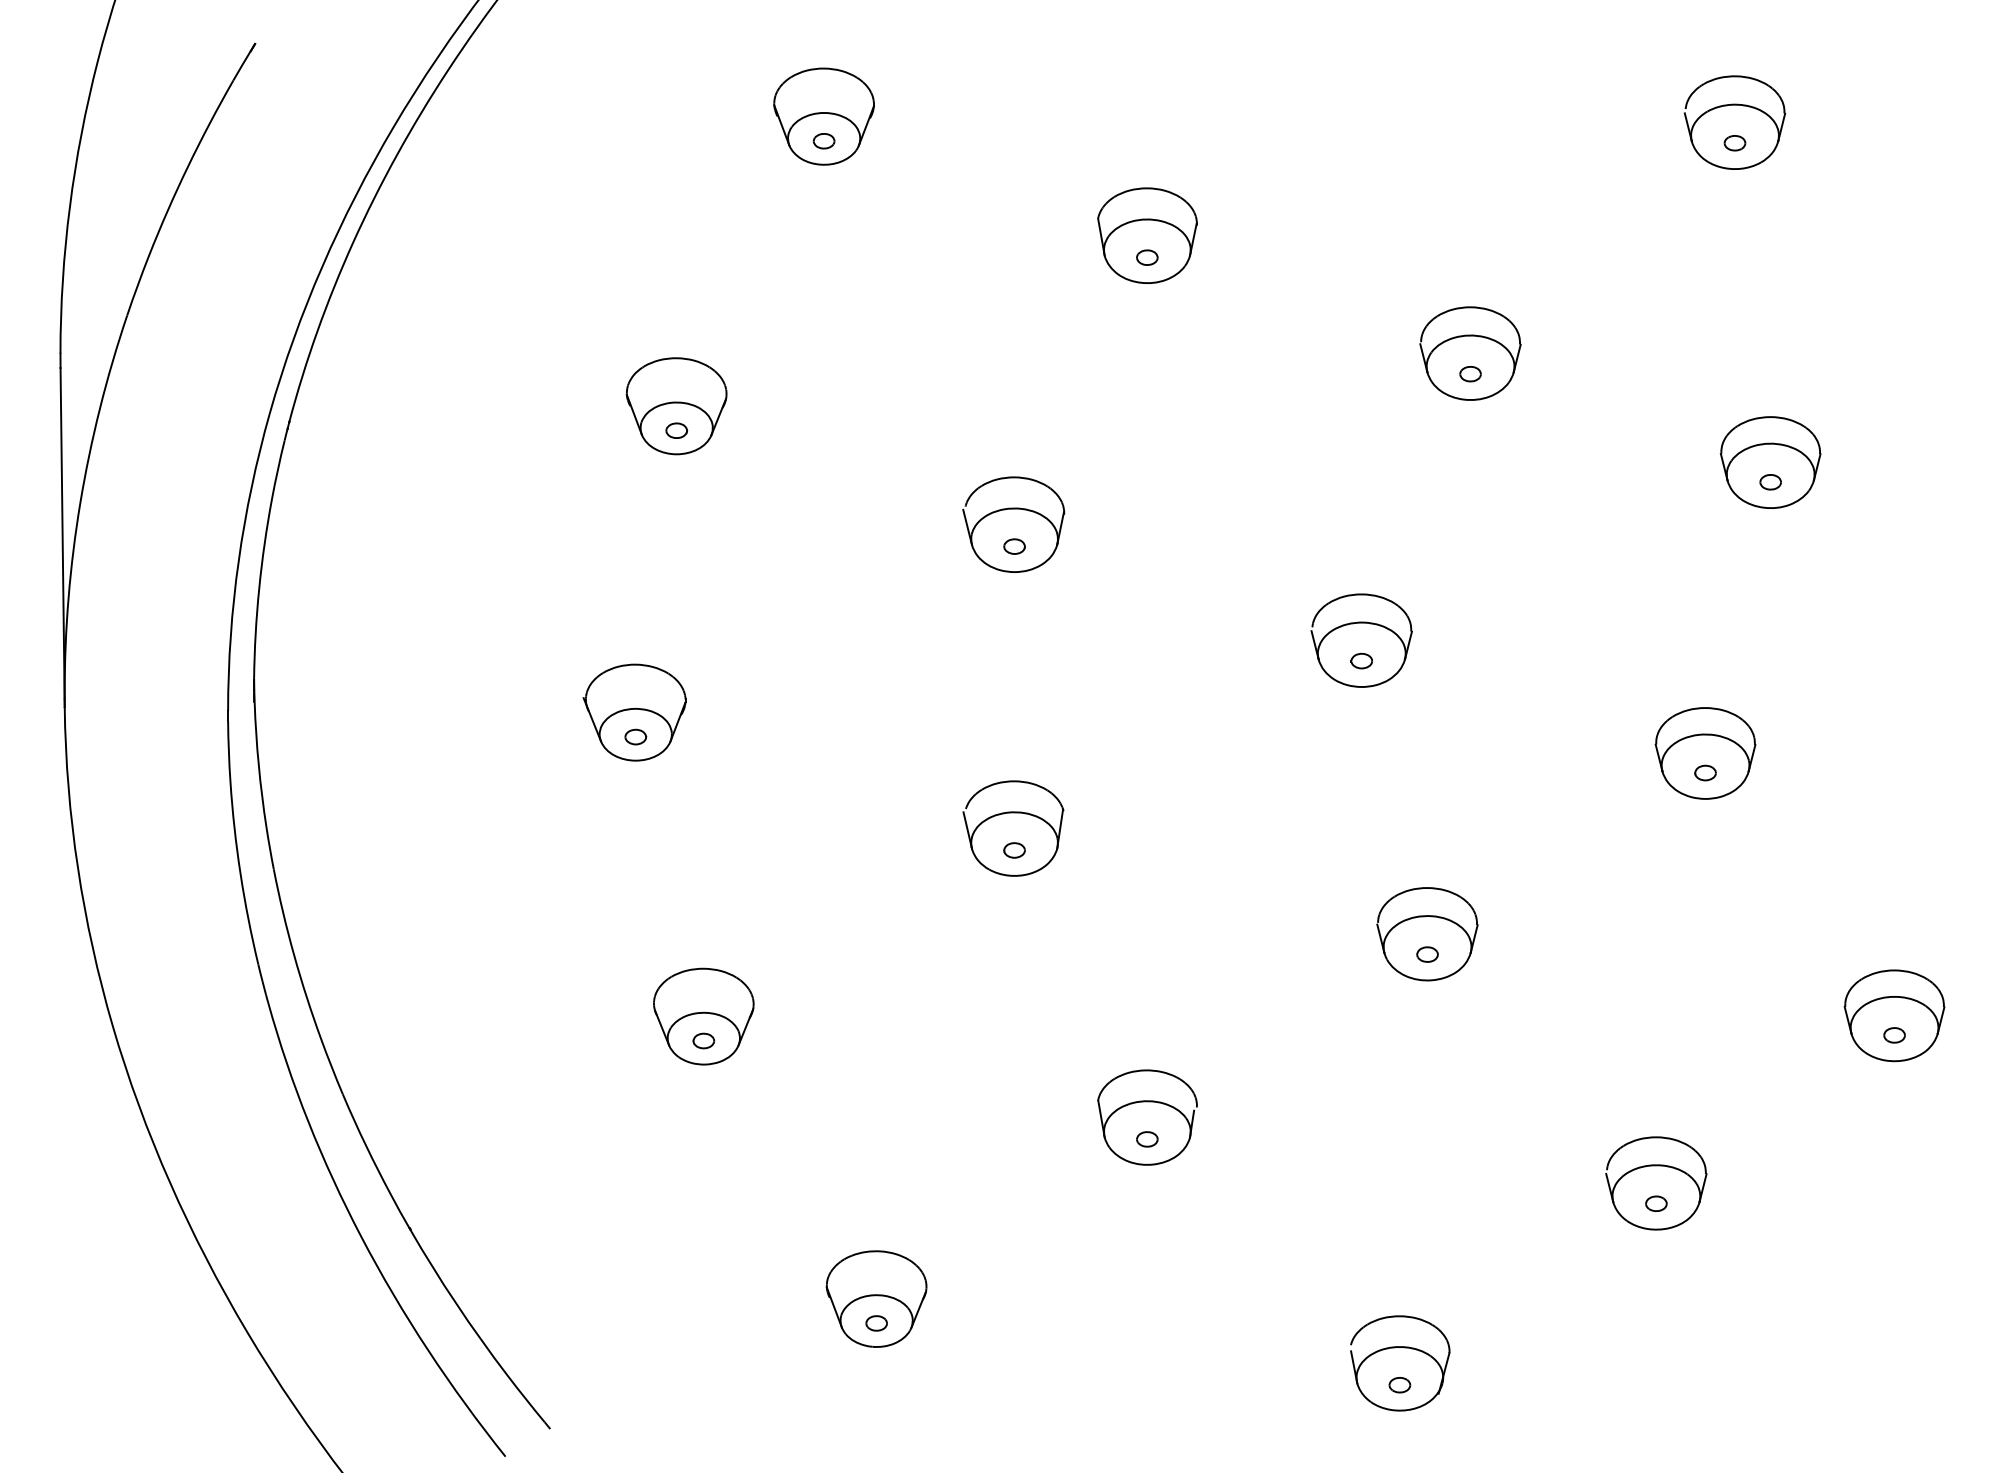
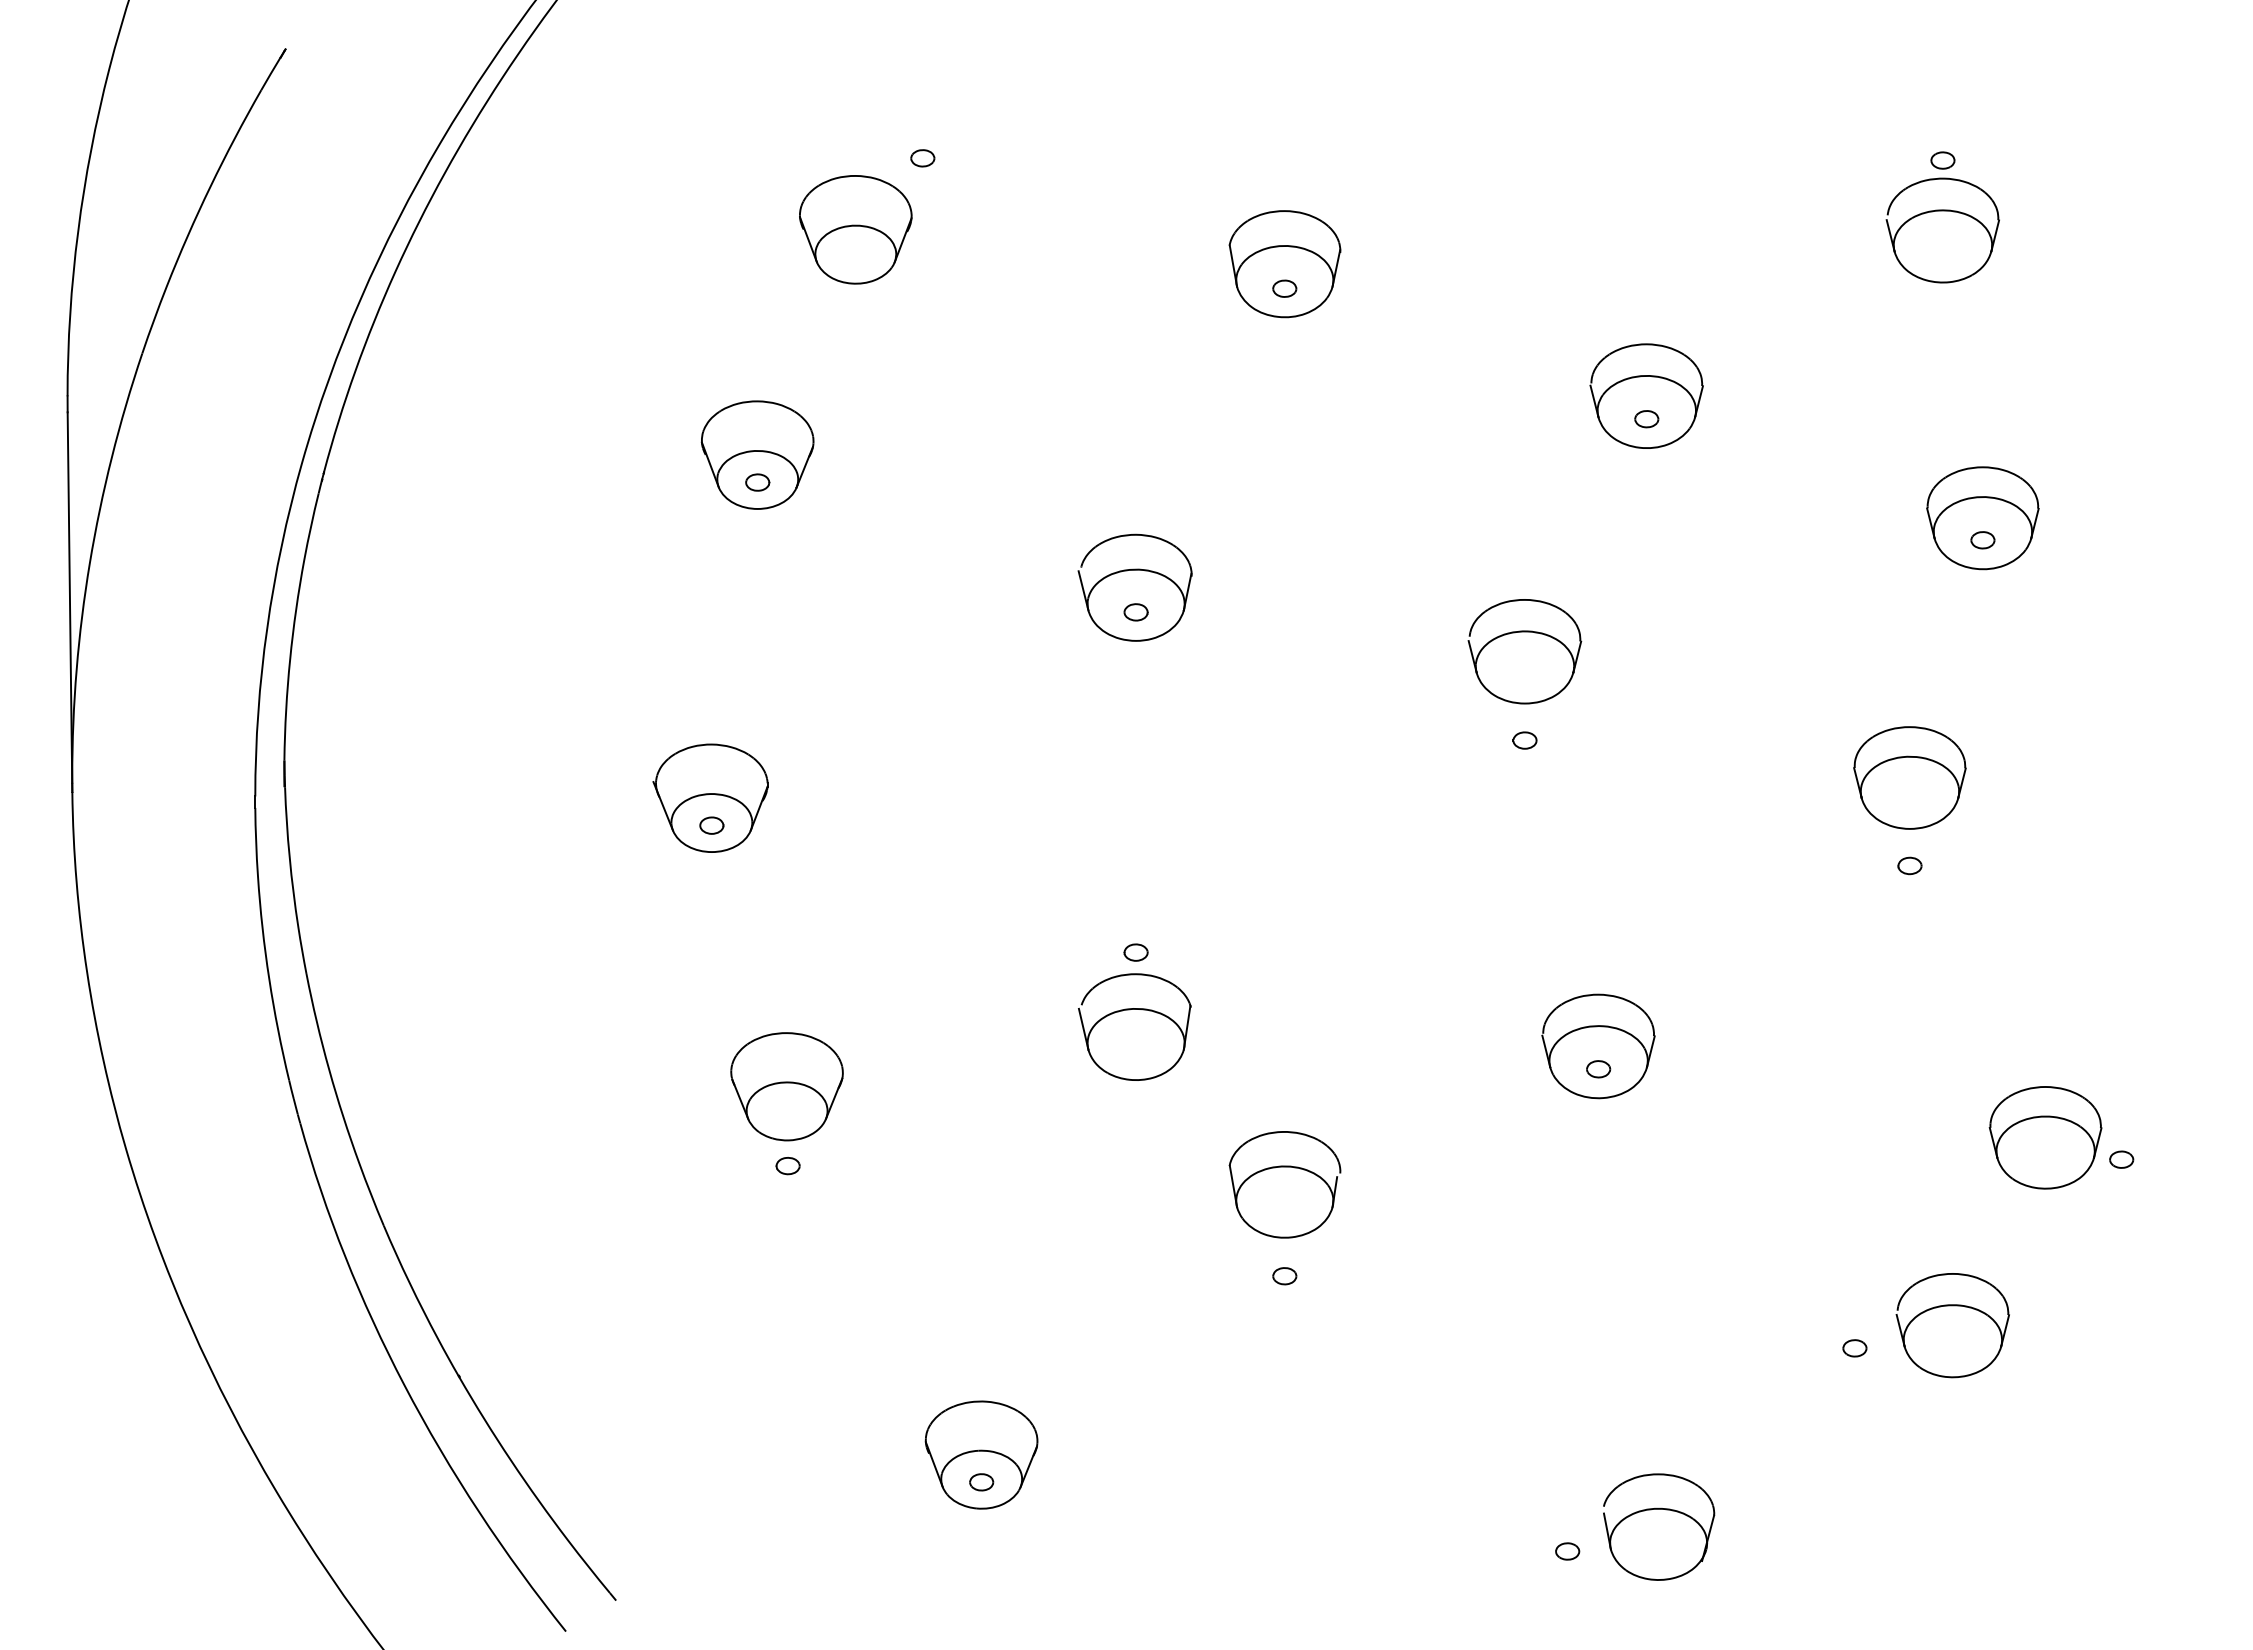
part: (823, 116) -> (855, 229), moved
part: (1734, 122) -> (1942, 230), moved
part: (1361, 640) -> (1524, 651), moved
part: (1705, 753) -> (1909, 777), moved
part: (1013, 828) -> (1134, 1026), moved
part: (1894, 1015) -> (2045, 1137), moved
part: (703, 1016) -> (786, 1086), moved
part: (1147, 1117) -> (1284, 1184), moved
part: (1656, 1183) -> (1952, 1325), moved
part: (1400, 1362) -> (1659, 1526), moved

